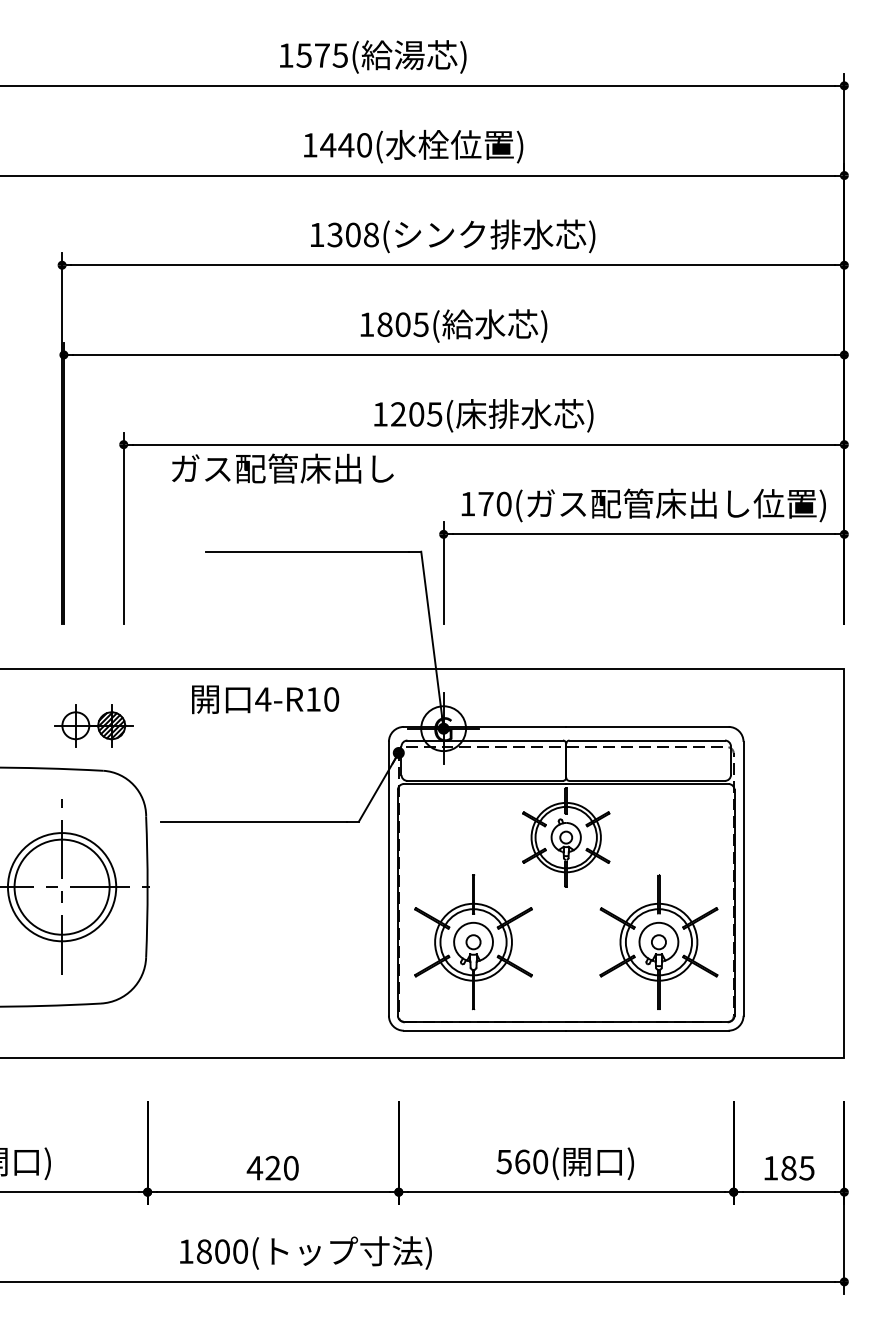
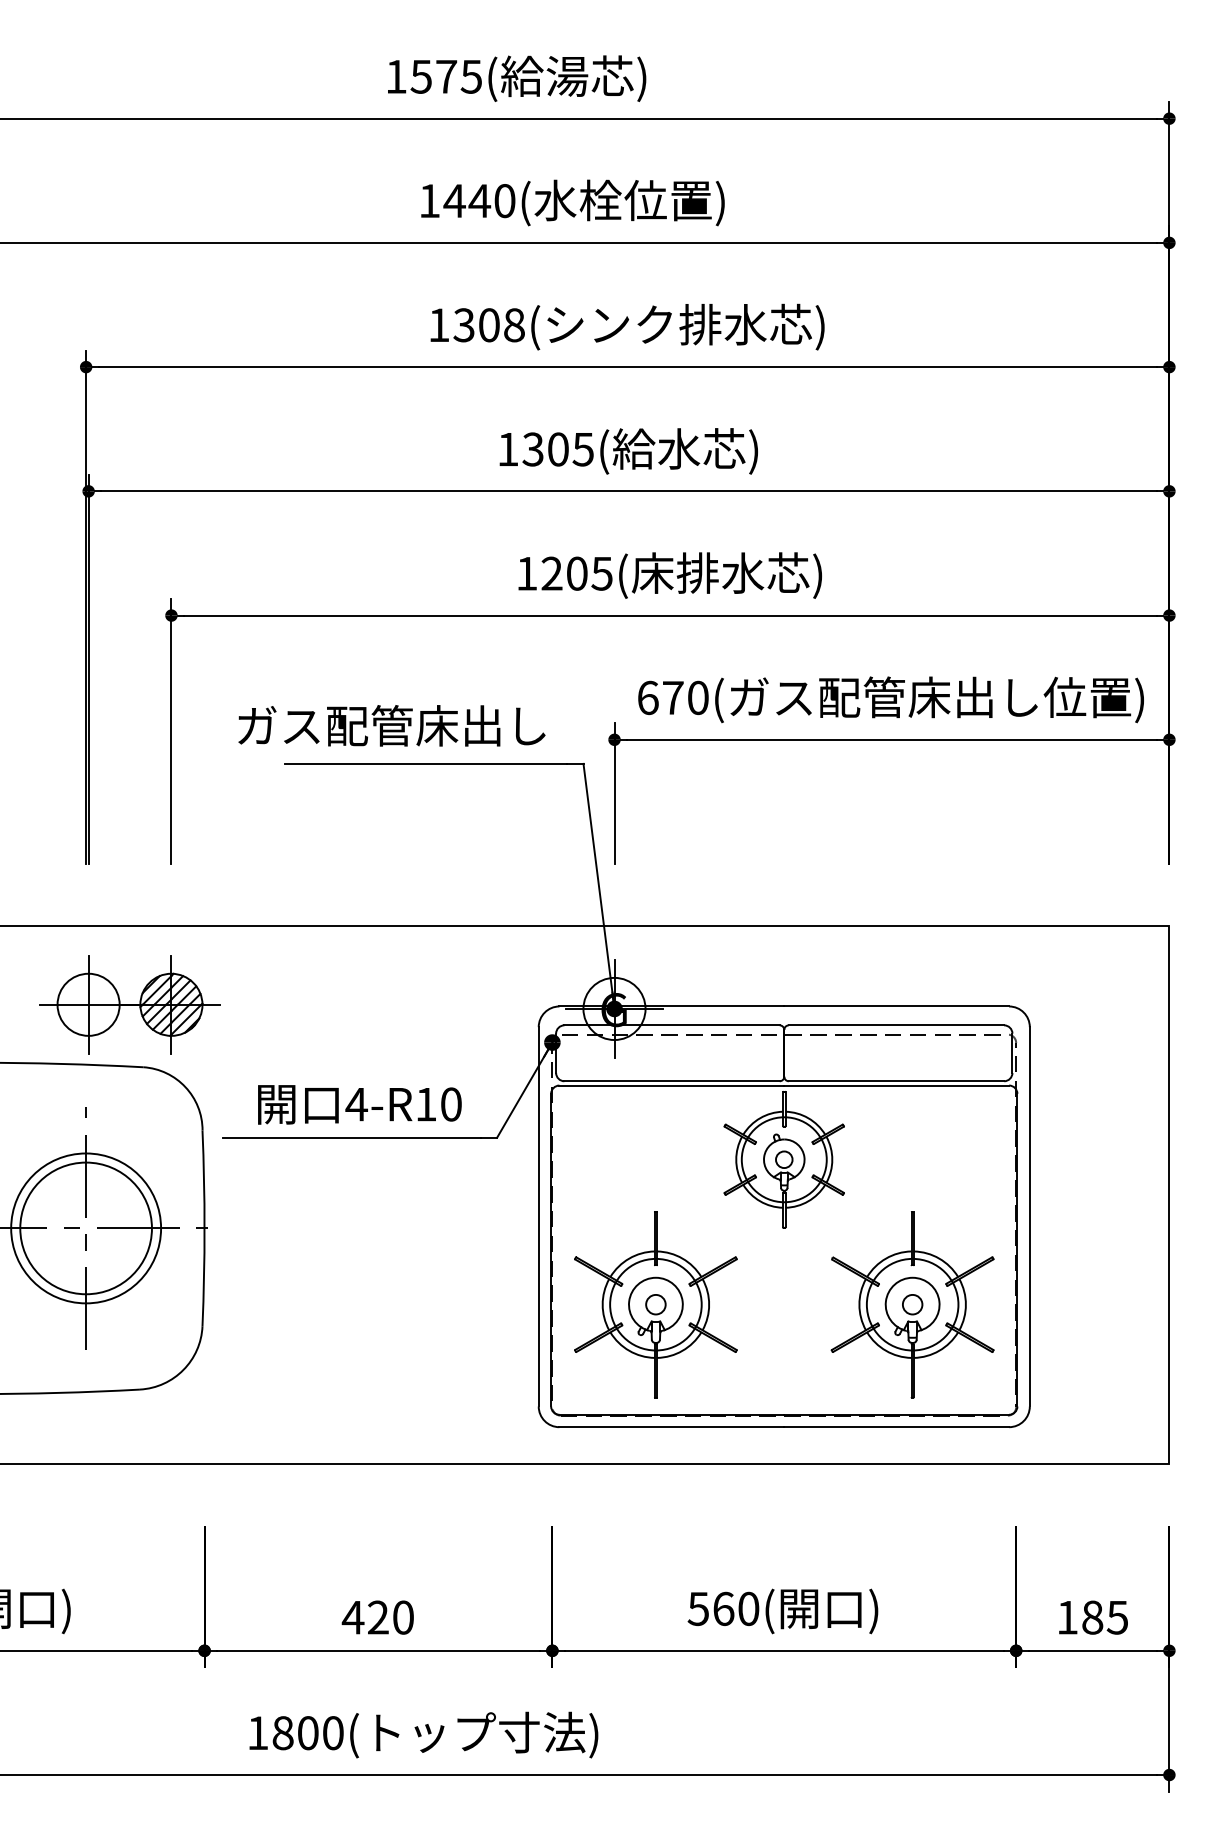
text: (384, 324) -> (532, 449), 1805 -> 1305
text: (282, 468) -> (391, 725), moved
text: (468, 503) -> (648, 697), 170 -> 670
text: (265, 699) -> (359, 1104), moved
part: (93, 725) -> (129, 1004), size x1.67

